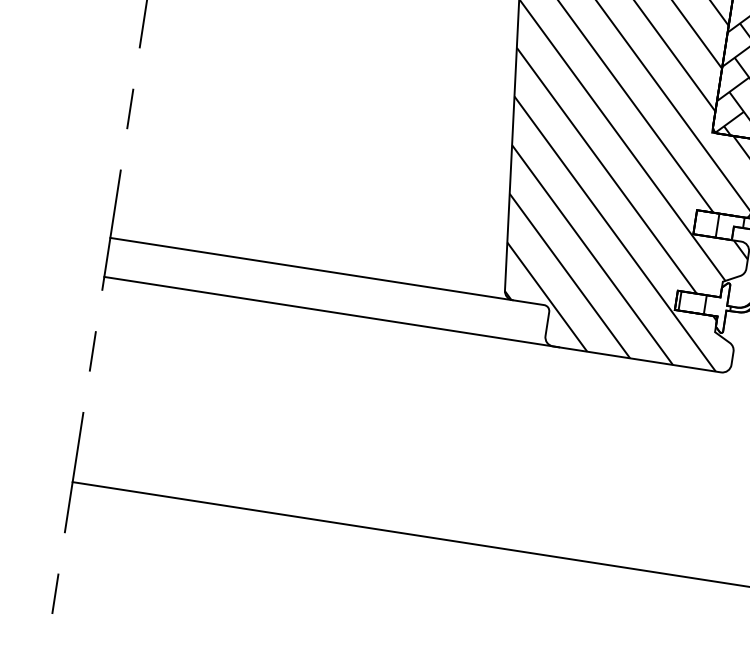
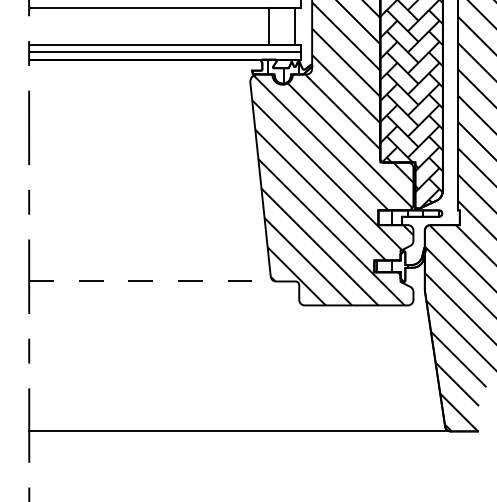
line: (311, 269) -> (152, 281), solid -> dashed
line: (331, 312) -> (168, 305), removed

